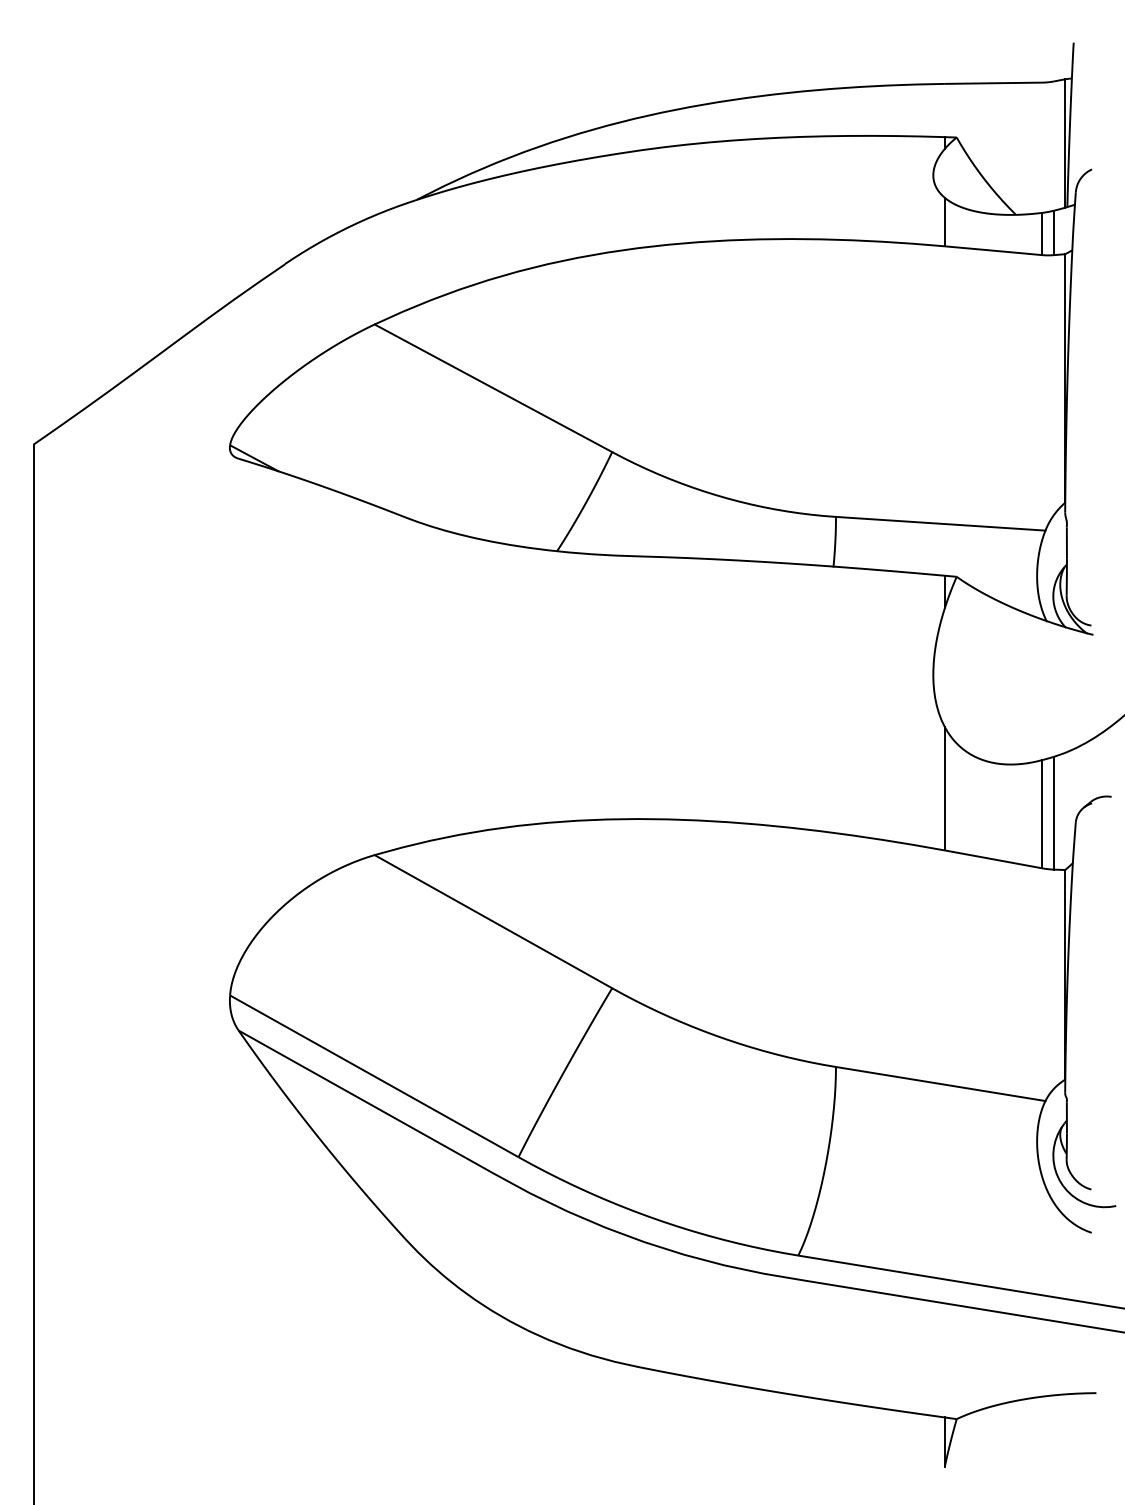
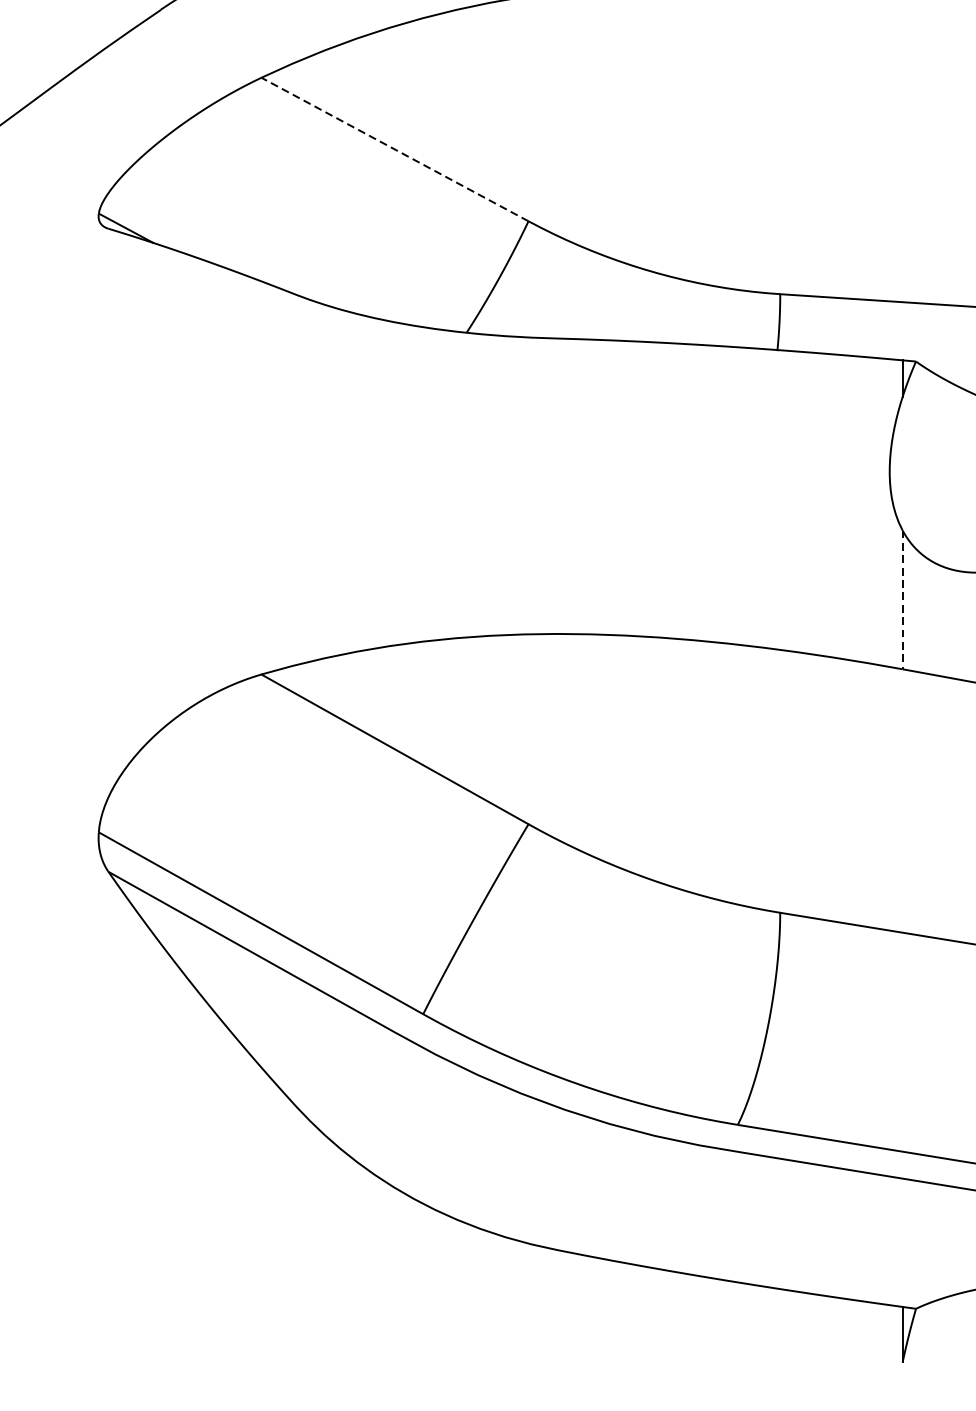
line: (493, 388) -> (395, 149), solid -> dashed
line: (944, 788) -> (902, 599), solid -> dashed

